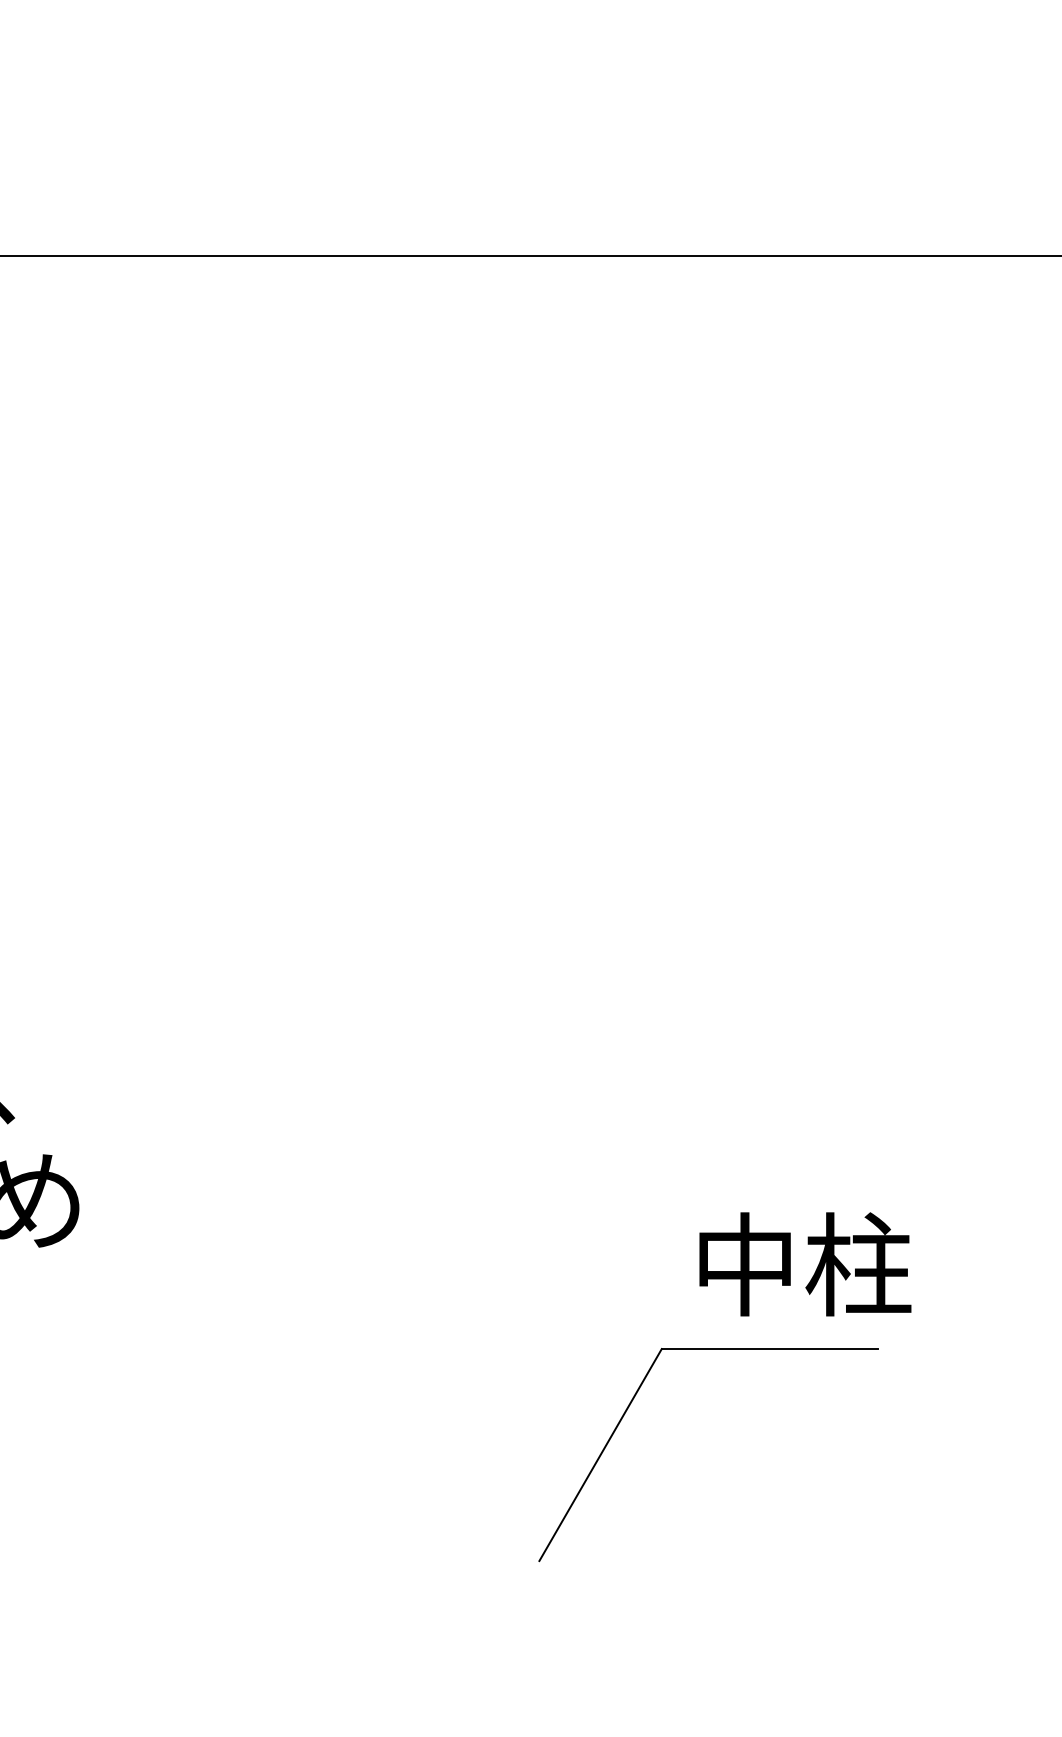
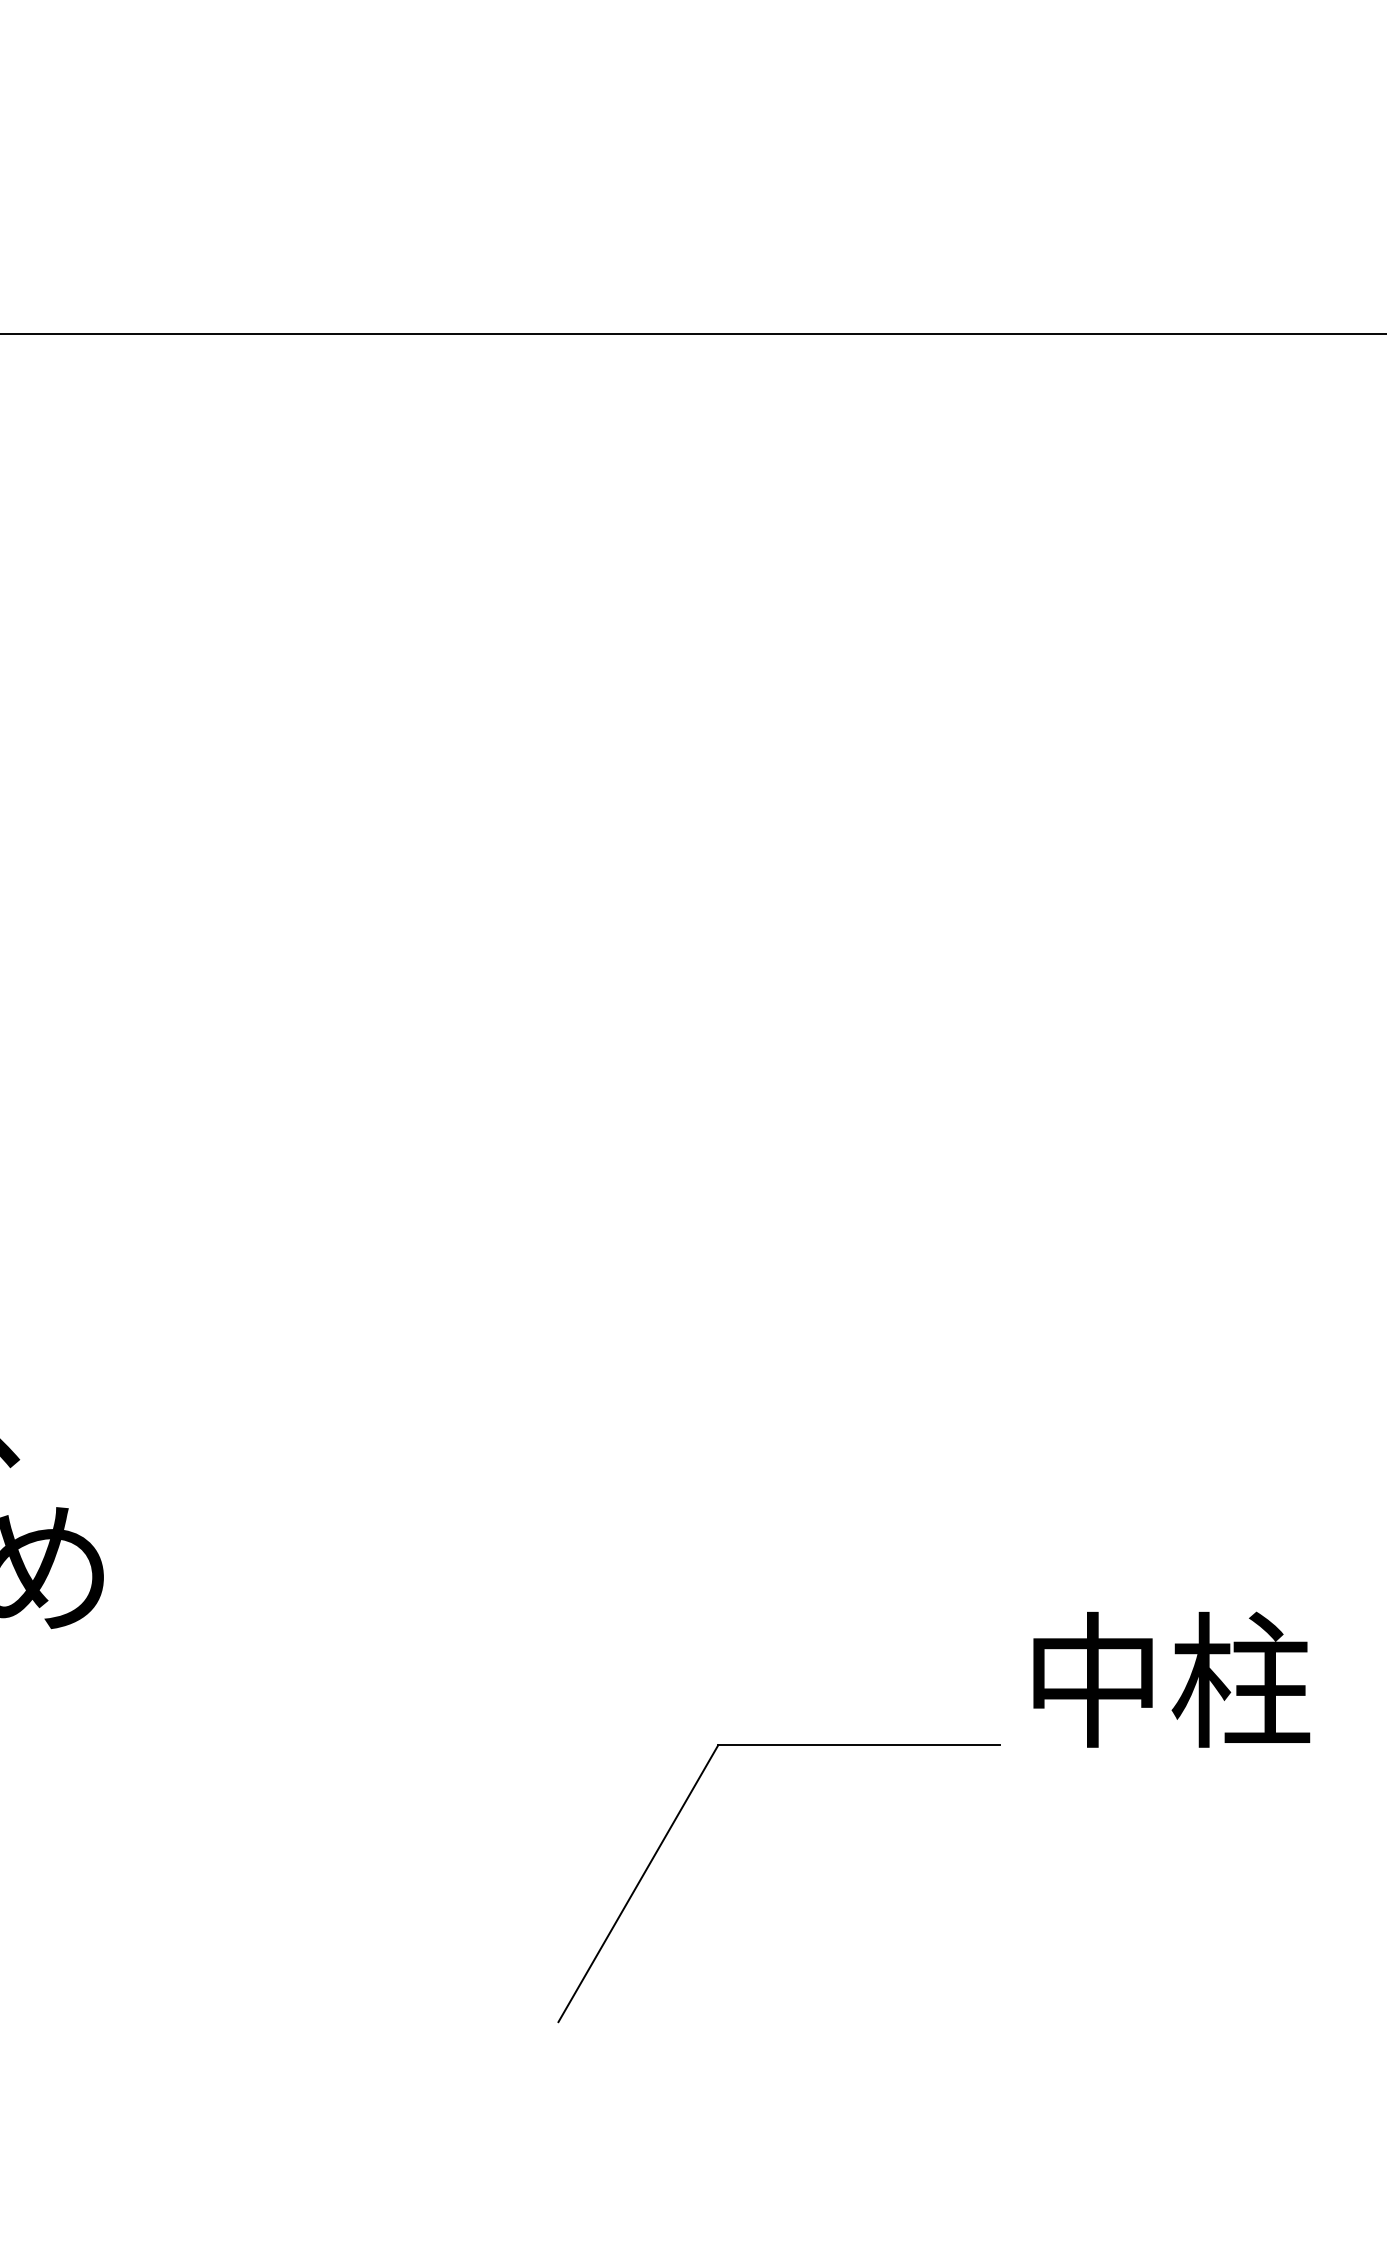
text: (805, 1264) -> (1171, 1679), moved
part: (628, 1408) -> (674, 1823), moved

